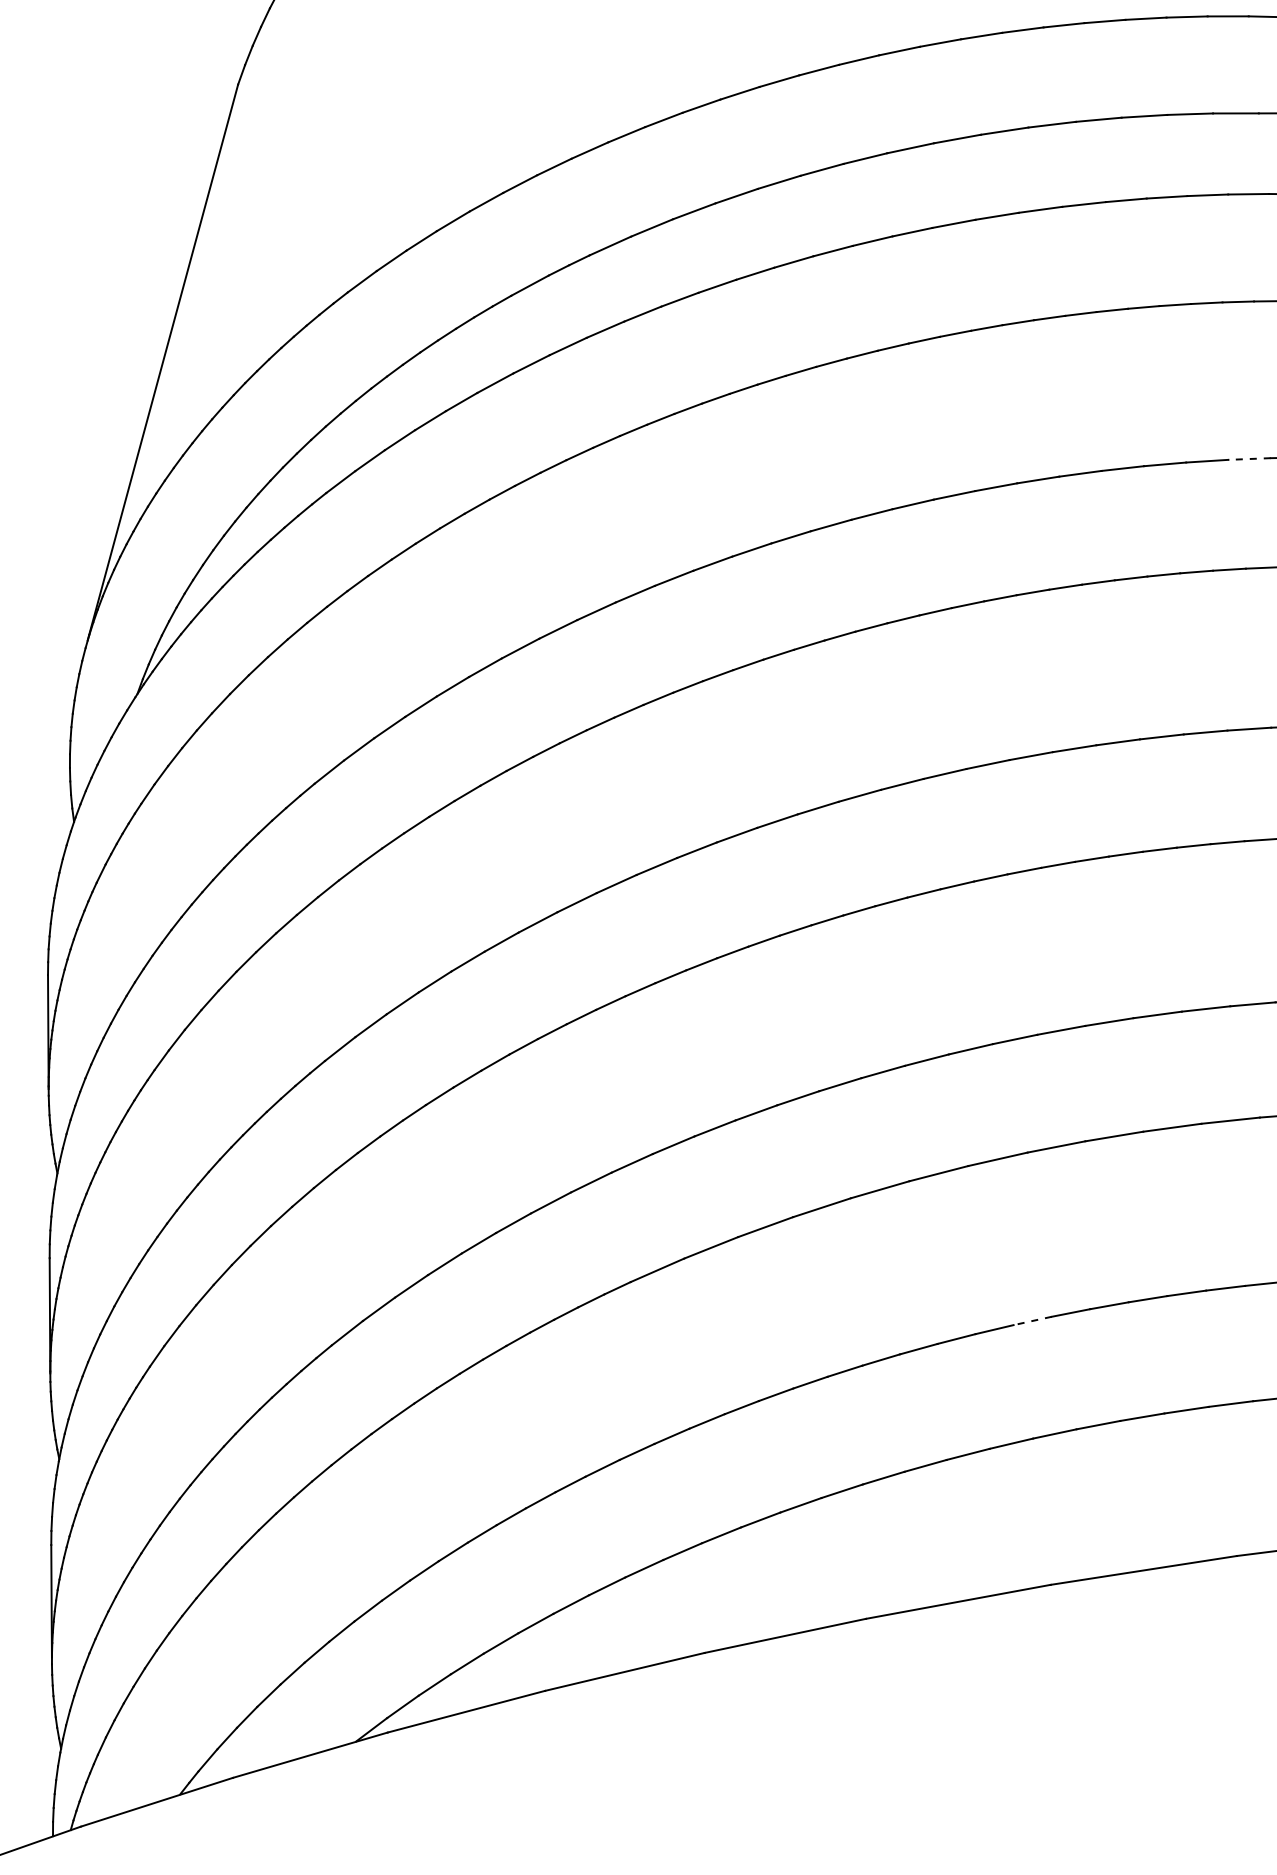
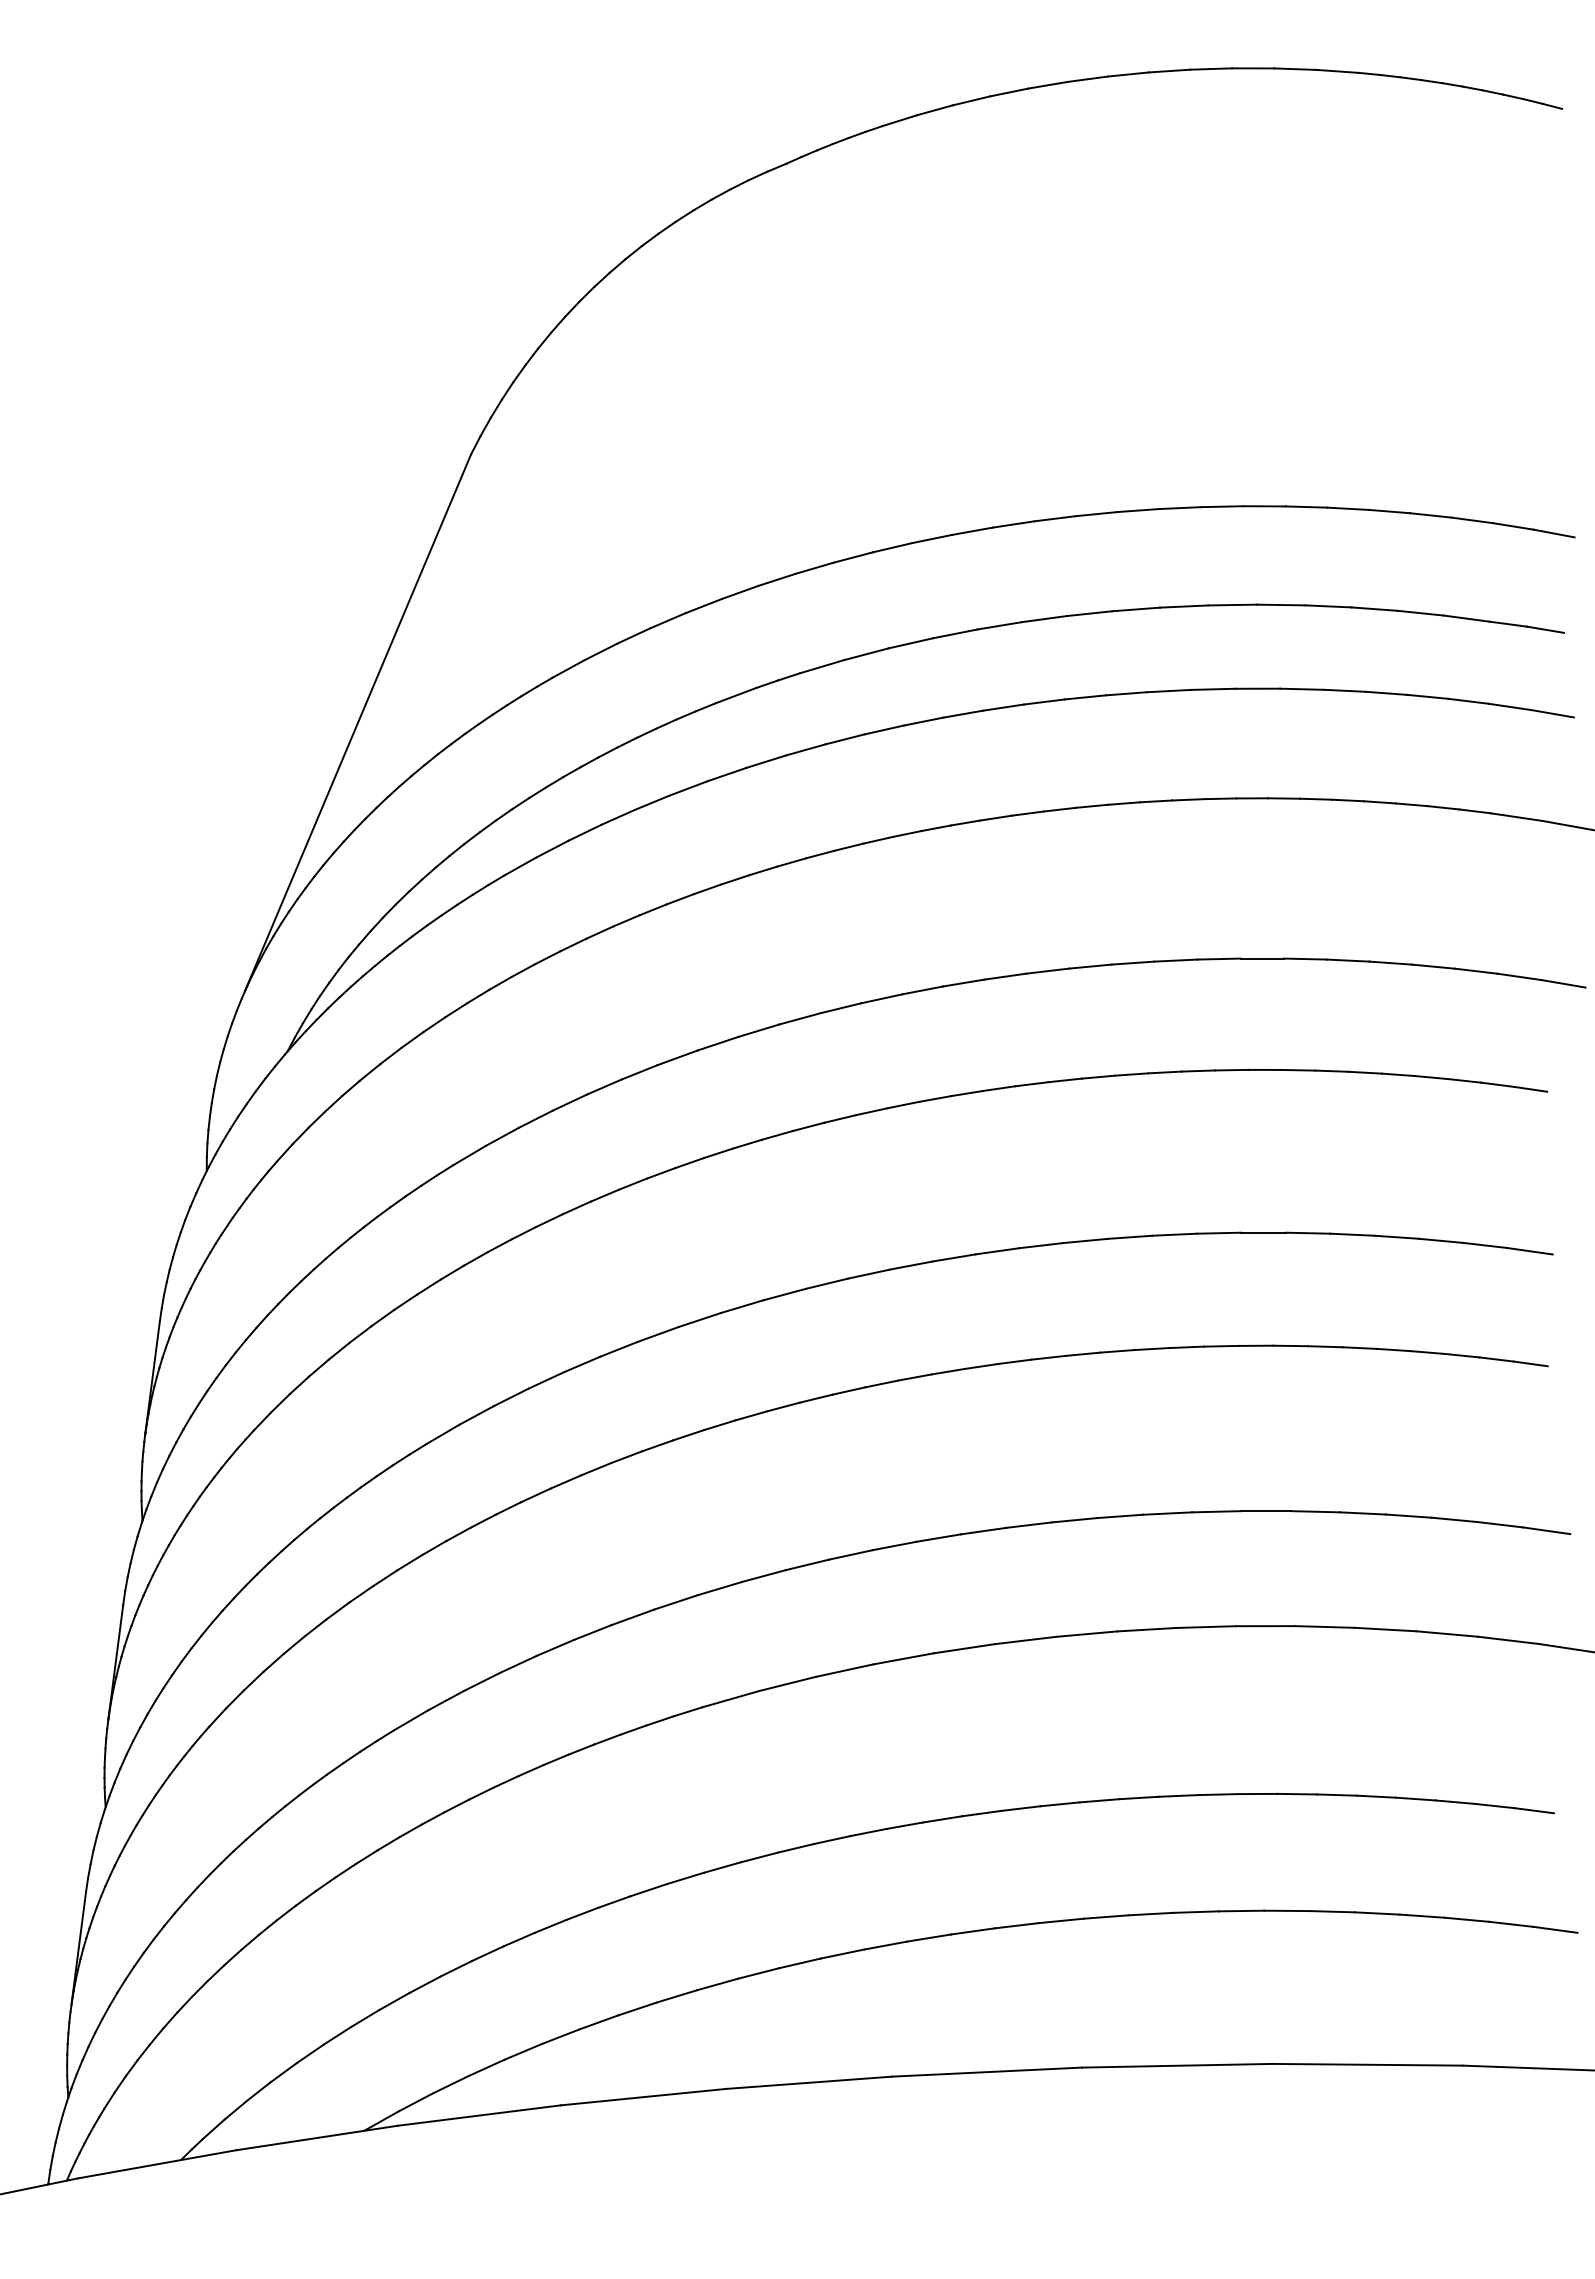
line: (1249, 458) -> (1433, 966), dashed -> solid
line: (1032, 1320) -> (1099, 1800), dashed -> solid

